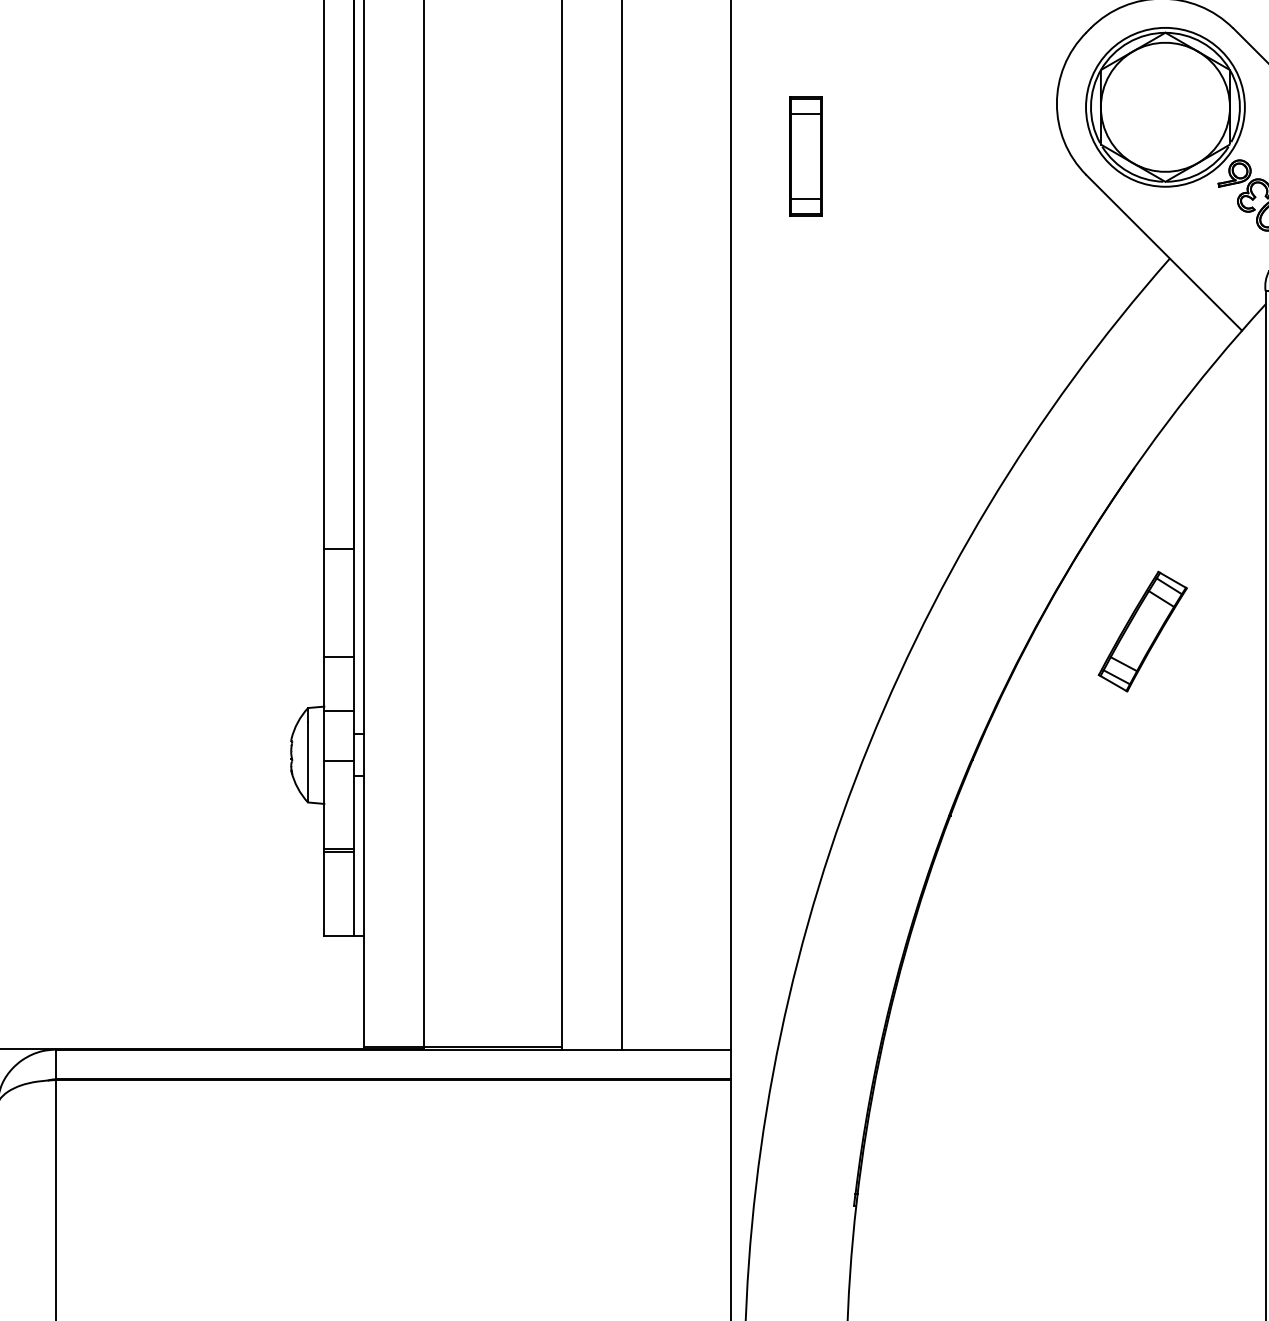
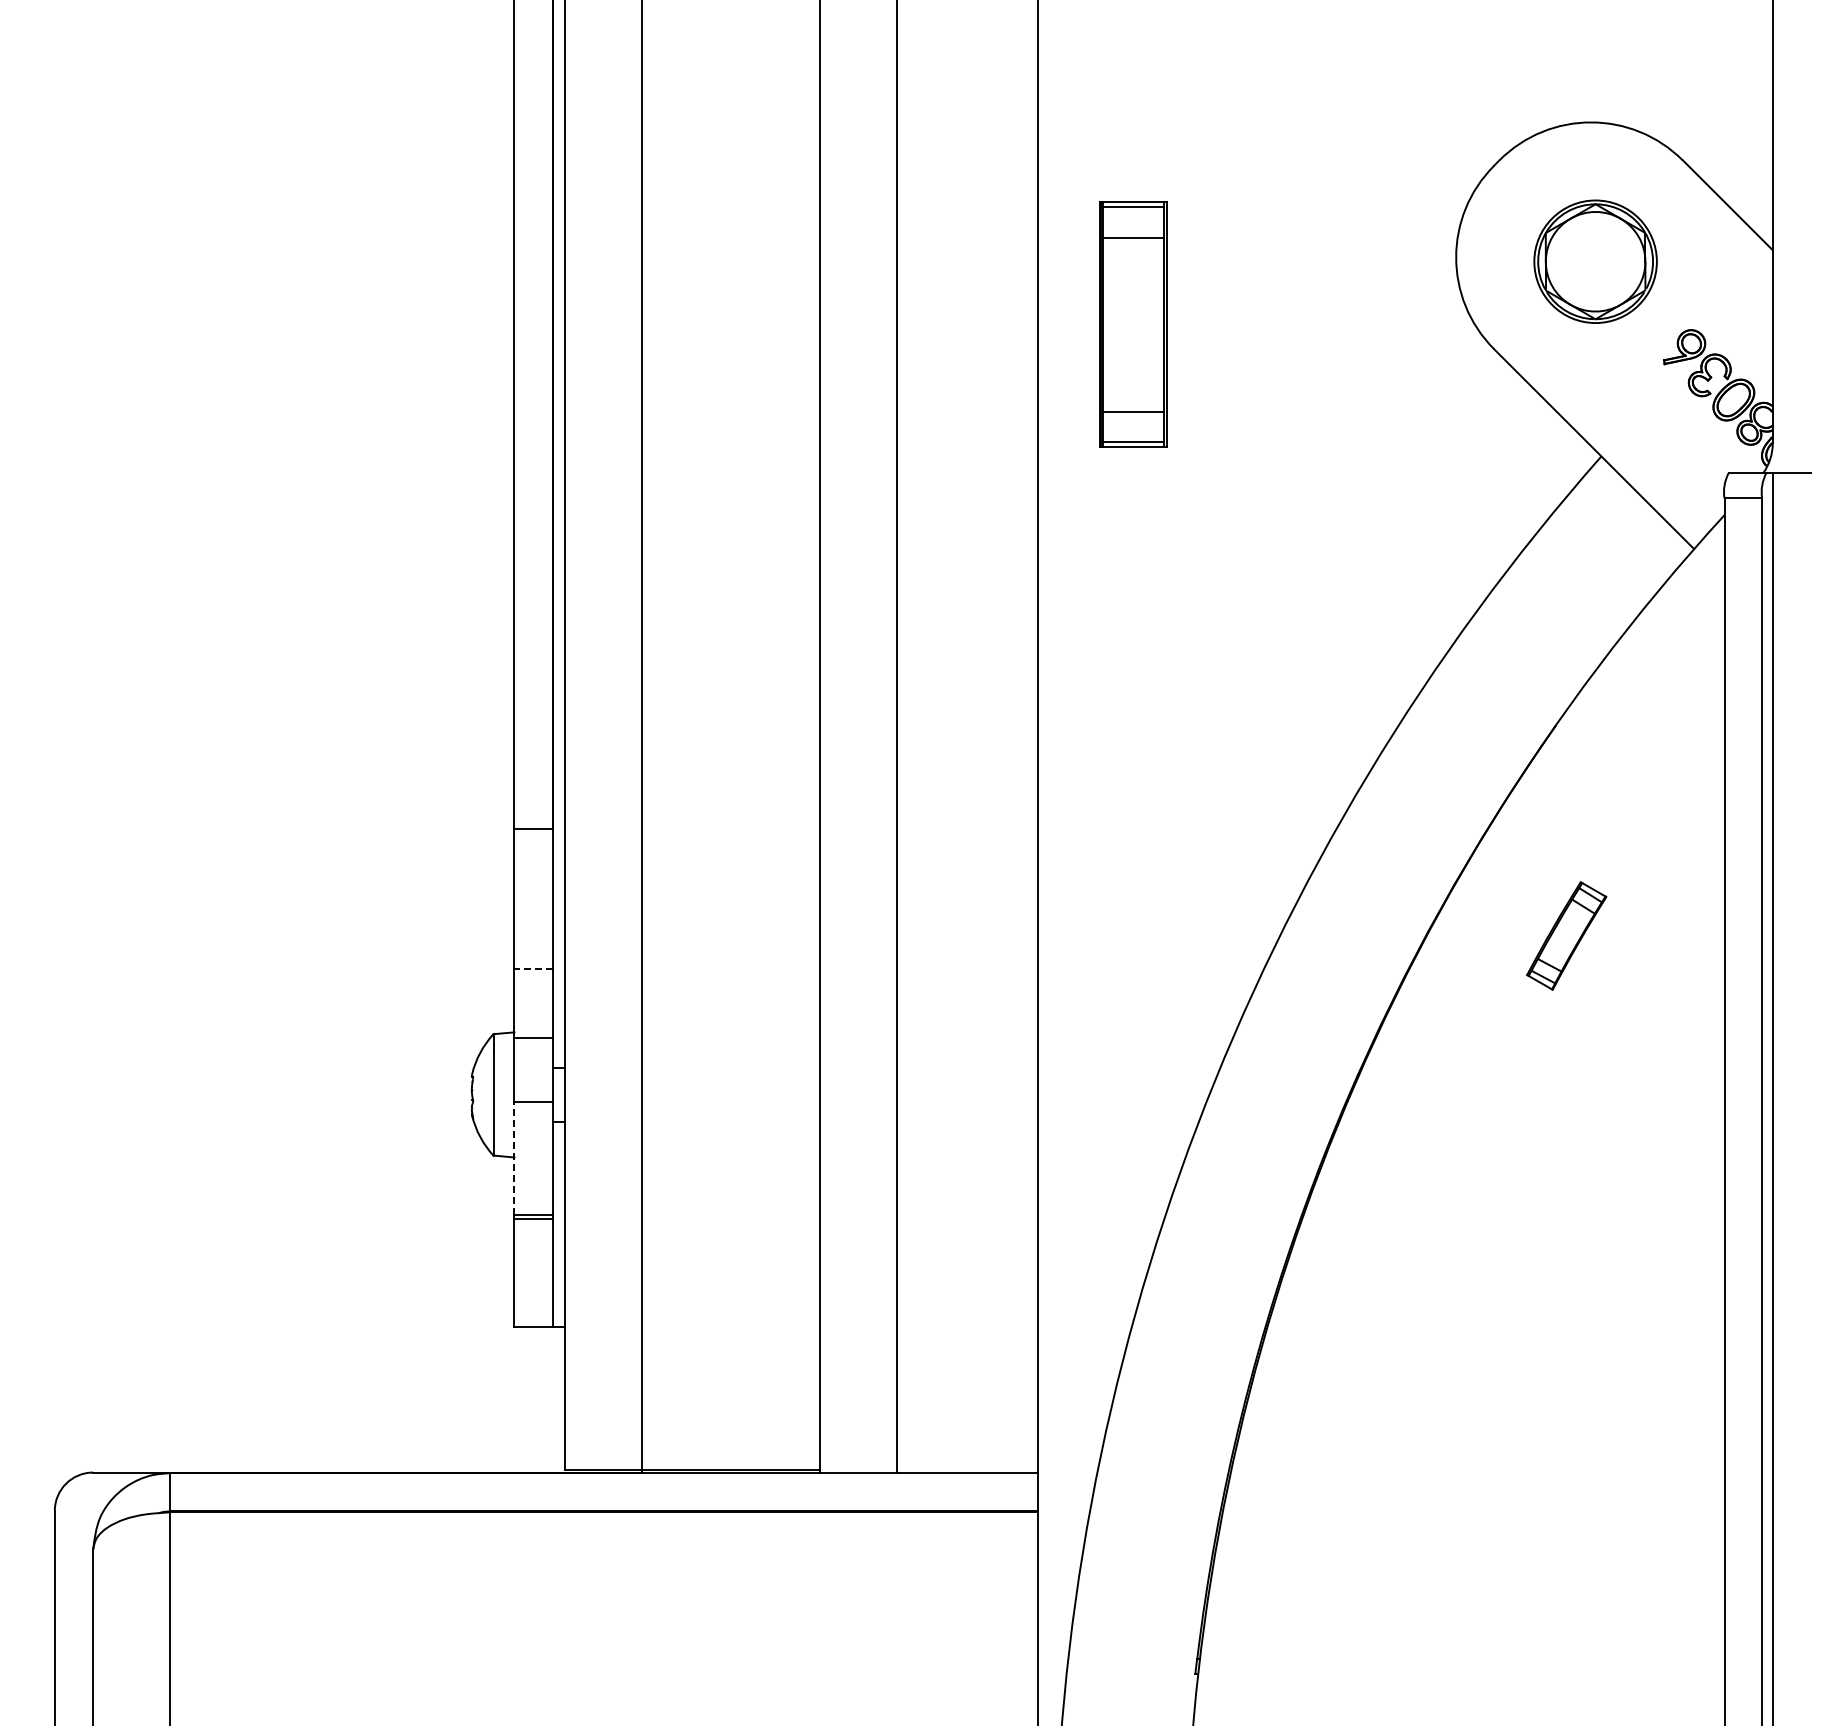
part: (1165, 106) -> (1595, 261), size x0.6
part: (805, 156) -> (1133, 325), size x1.6
part: (1142, 631) -> (1566, 935), size x0.7
line: (339, 657) -> (533, 969), solid -> dashed
line: (324, 804) -> (514, 1158), solid -> dashed

